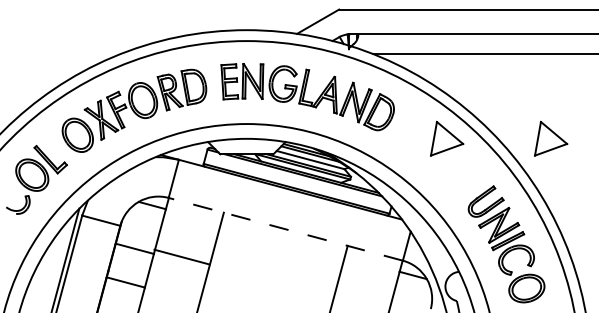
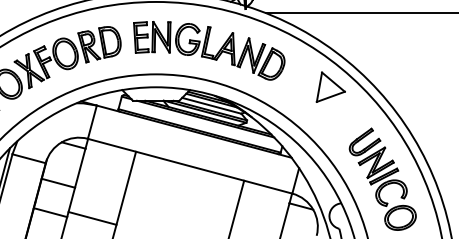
part: (551, 138) -> (422, 86), removed
line: (285, 229) -> (189, 166), dashed -> solid
line: (181, 256) -> (92, 217), moved

